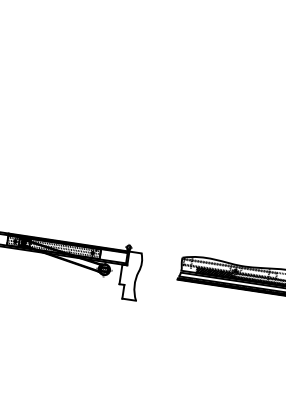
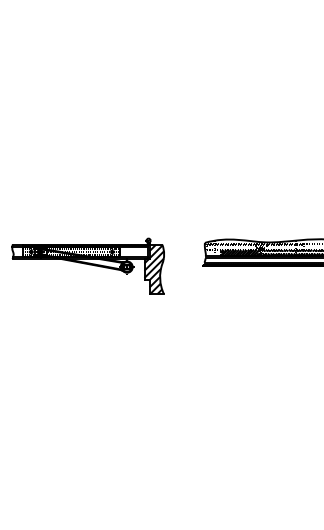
hatch: (129, 275) -> (153, 269), added

